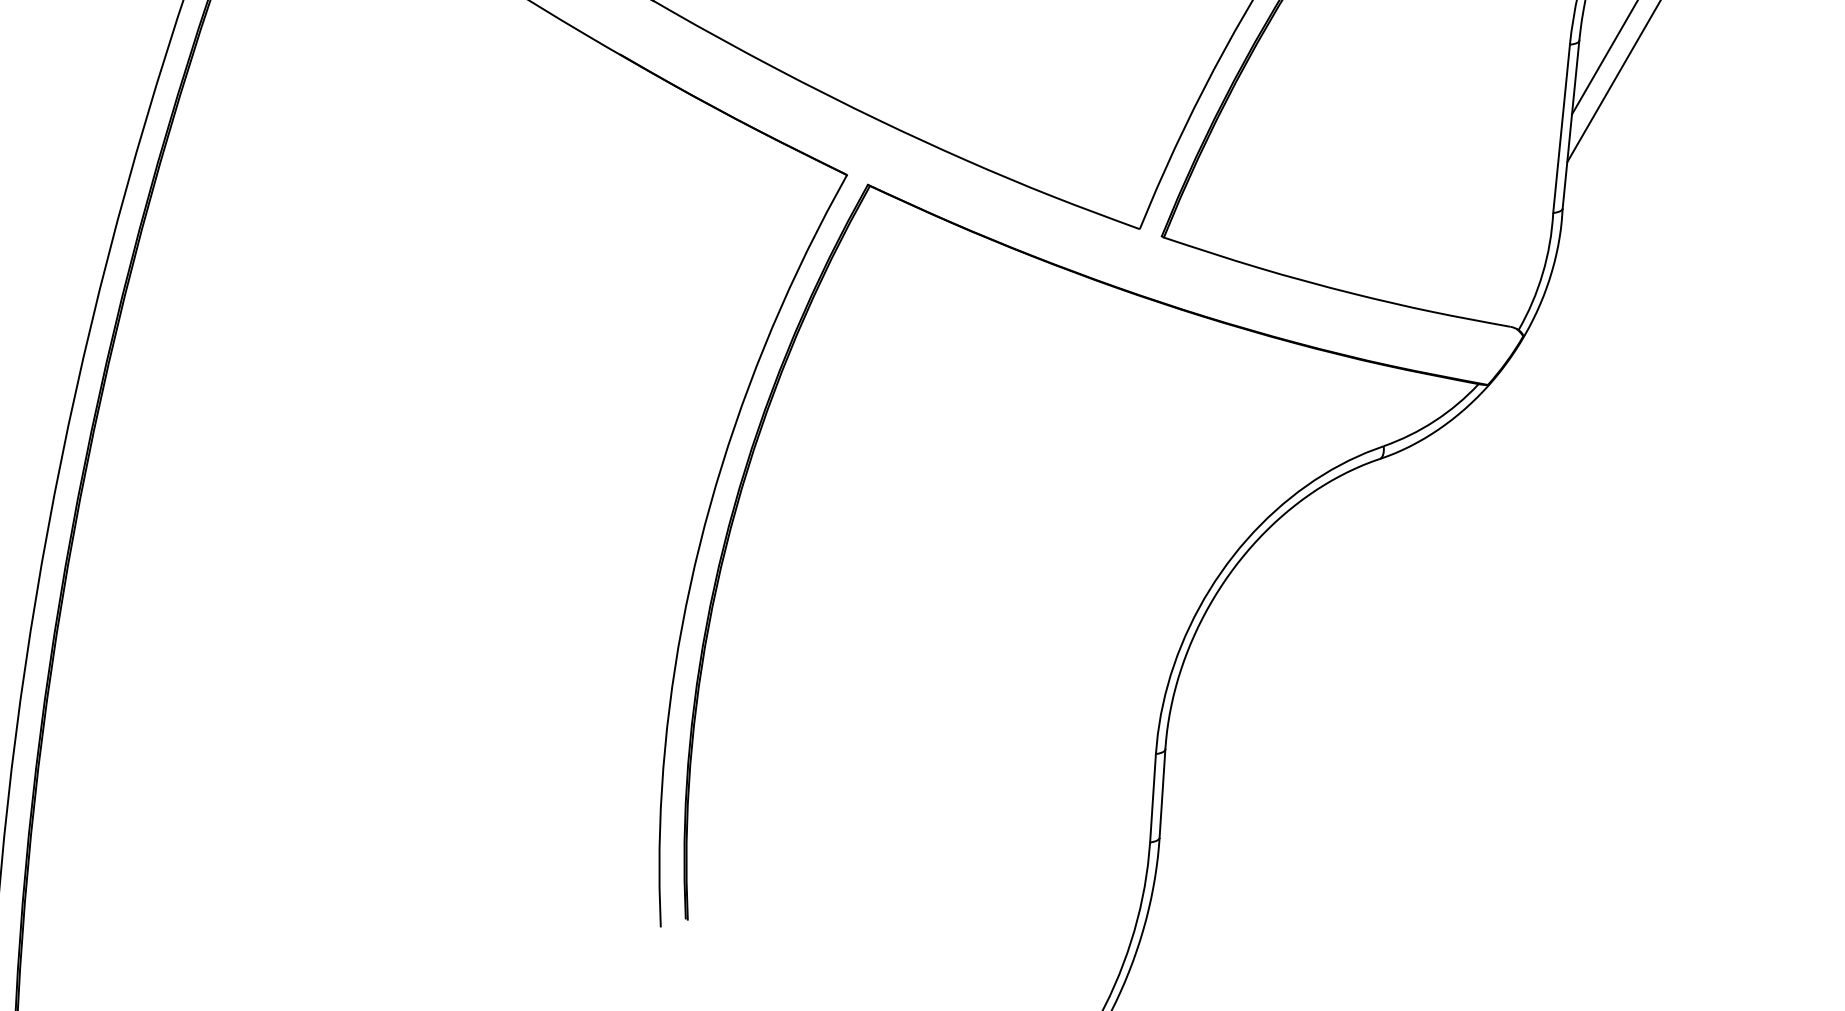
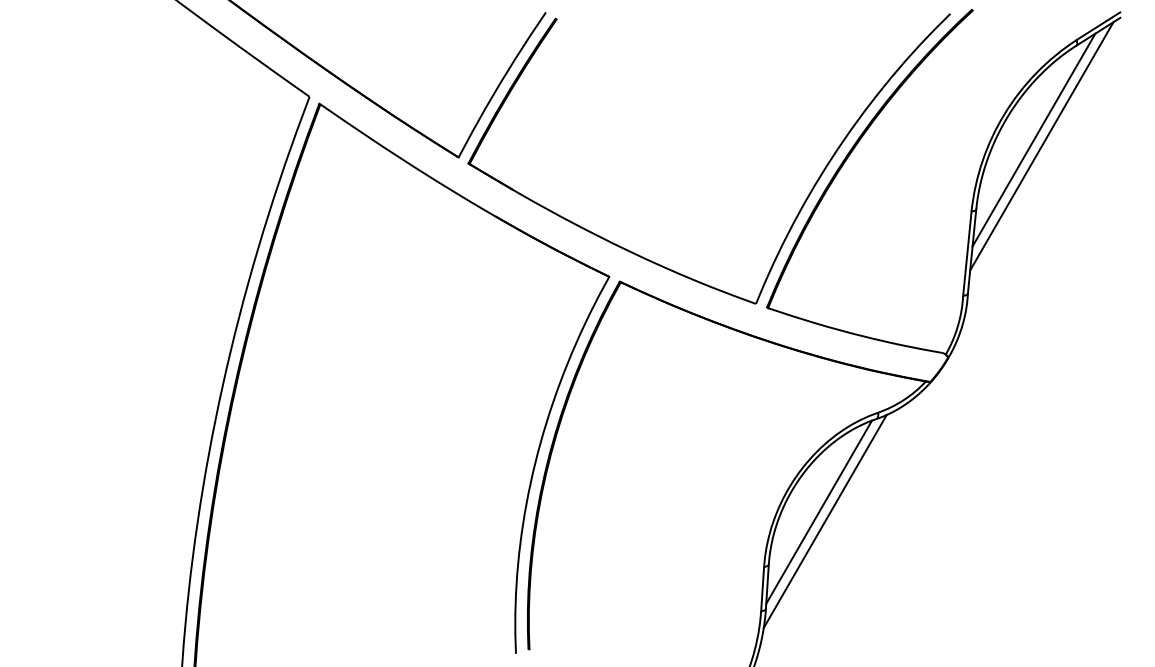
line: (1266, 643) -> (819, 511), added
line: (1276, 663) -> (824, 521), added

